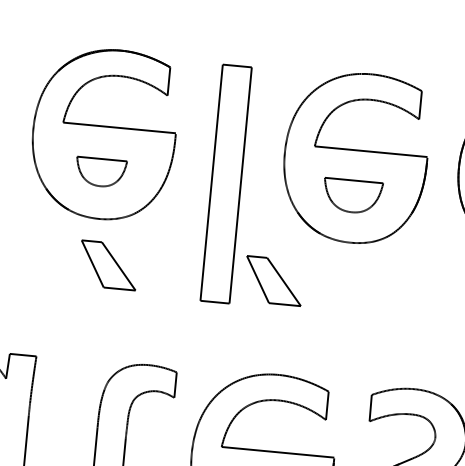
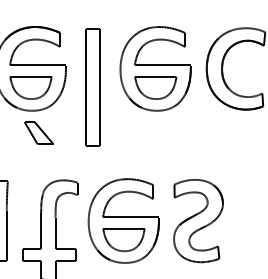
part: (100, 171) -> (30, 87), size x1.67
part: (351, 195) -> (155, 87), size x1.43
part: (272, 279) -> (120, 132), removed

